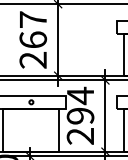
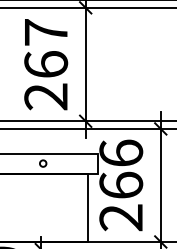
text: (80, 105) -> (121, 168), 294 -> 266

